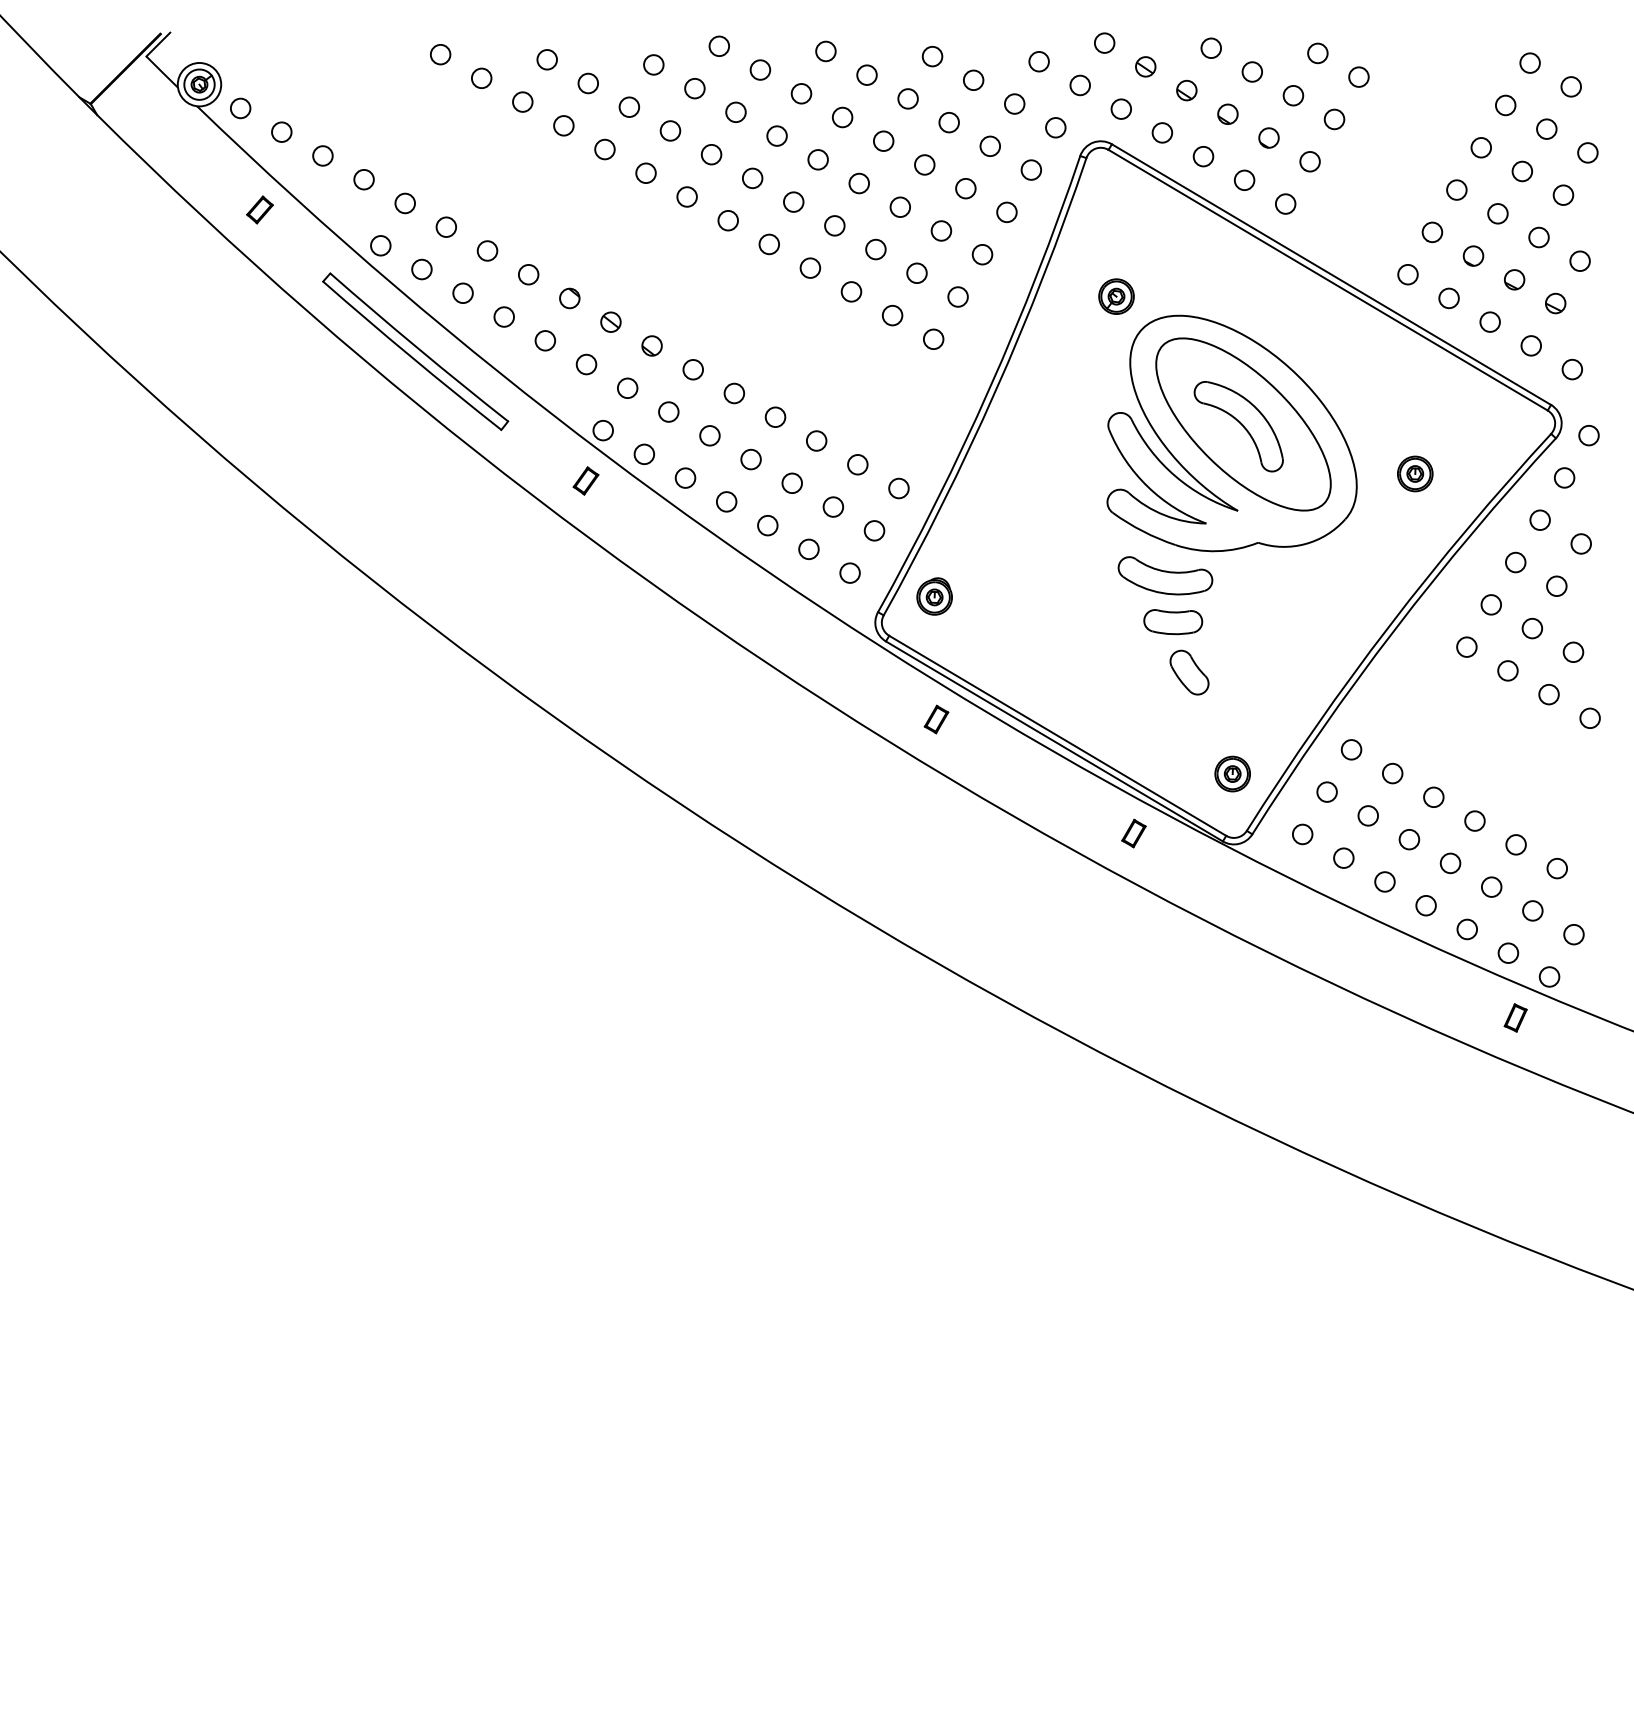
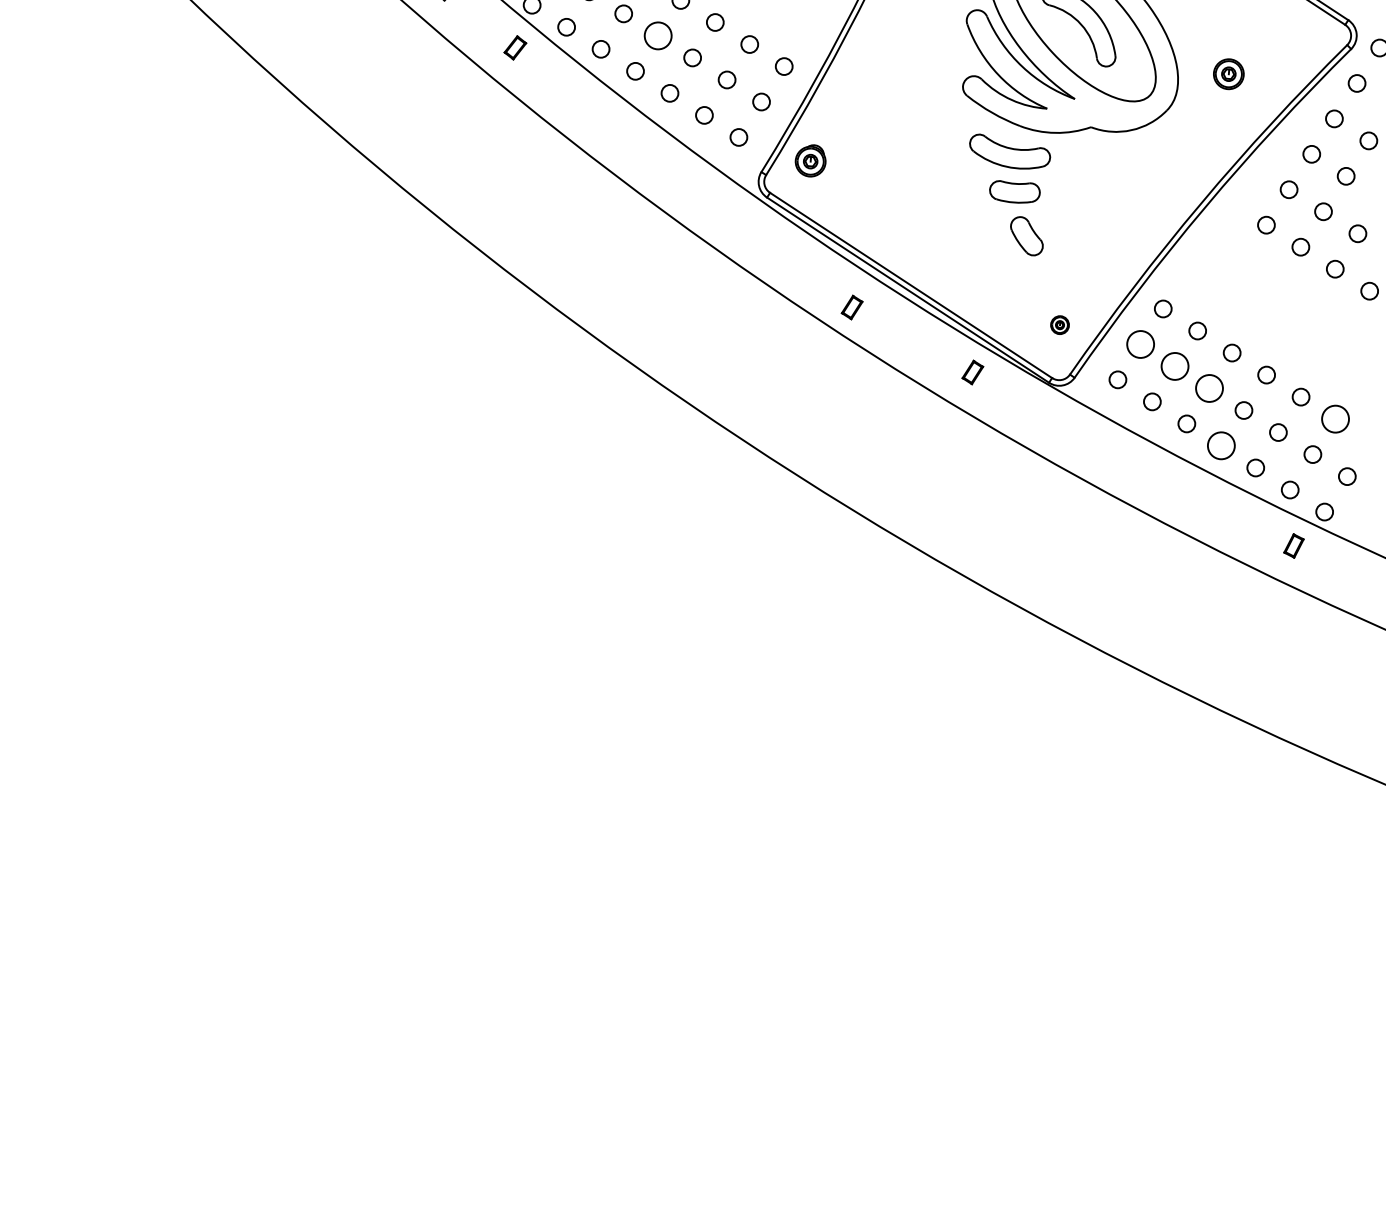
circle: (750, 459) -> (657, 35), size x1.6
part: (936, 719) -> (852, 307), moved
part: (1232, 773) -> (1059, 324), size x0.6
circle: (1326, 791) -> (1140, 343), size x1.6
circle: (1368, 815) -> (1175, 366), size x1.6
circle: (1409, 839) -> (1209, 388), size x1.6
circle: (1557, 868) -> (1335, 419), size x1.6
circle: (1425, 905) -> (1220, 445), size x1.6

